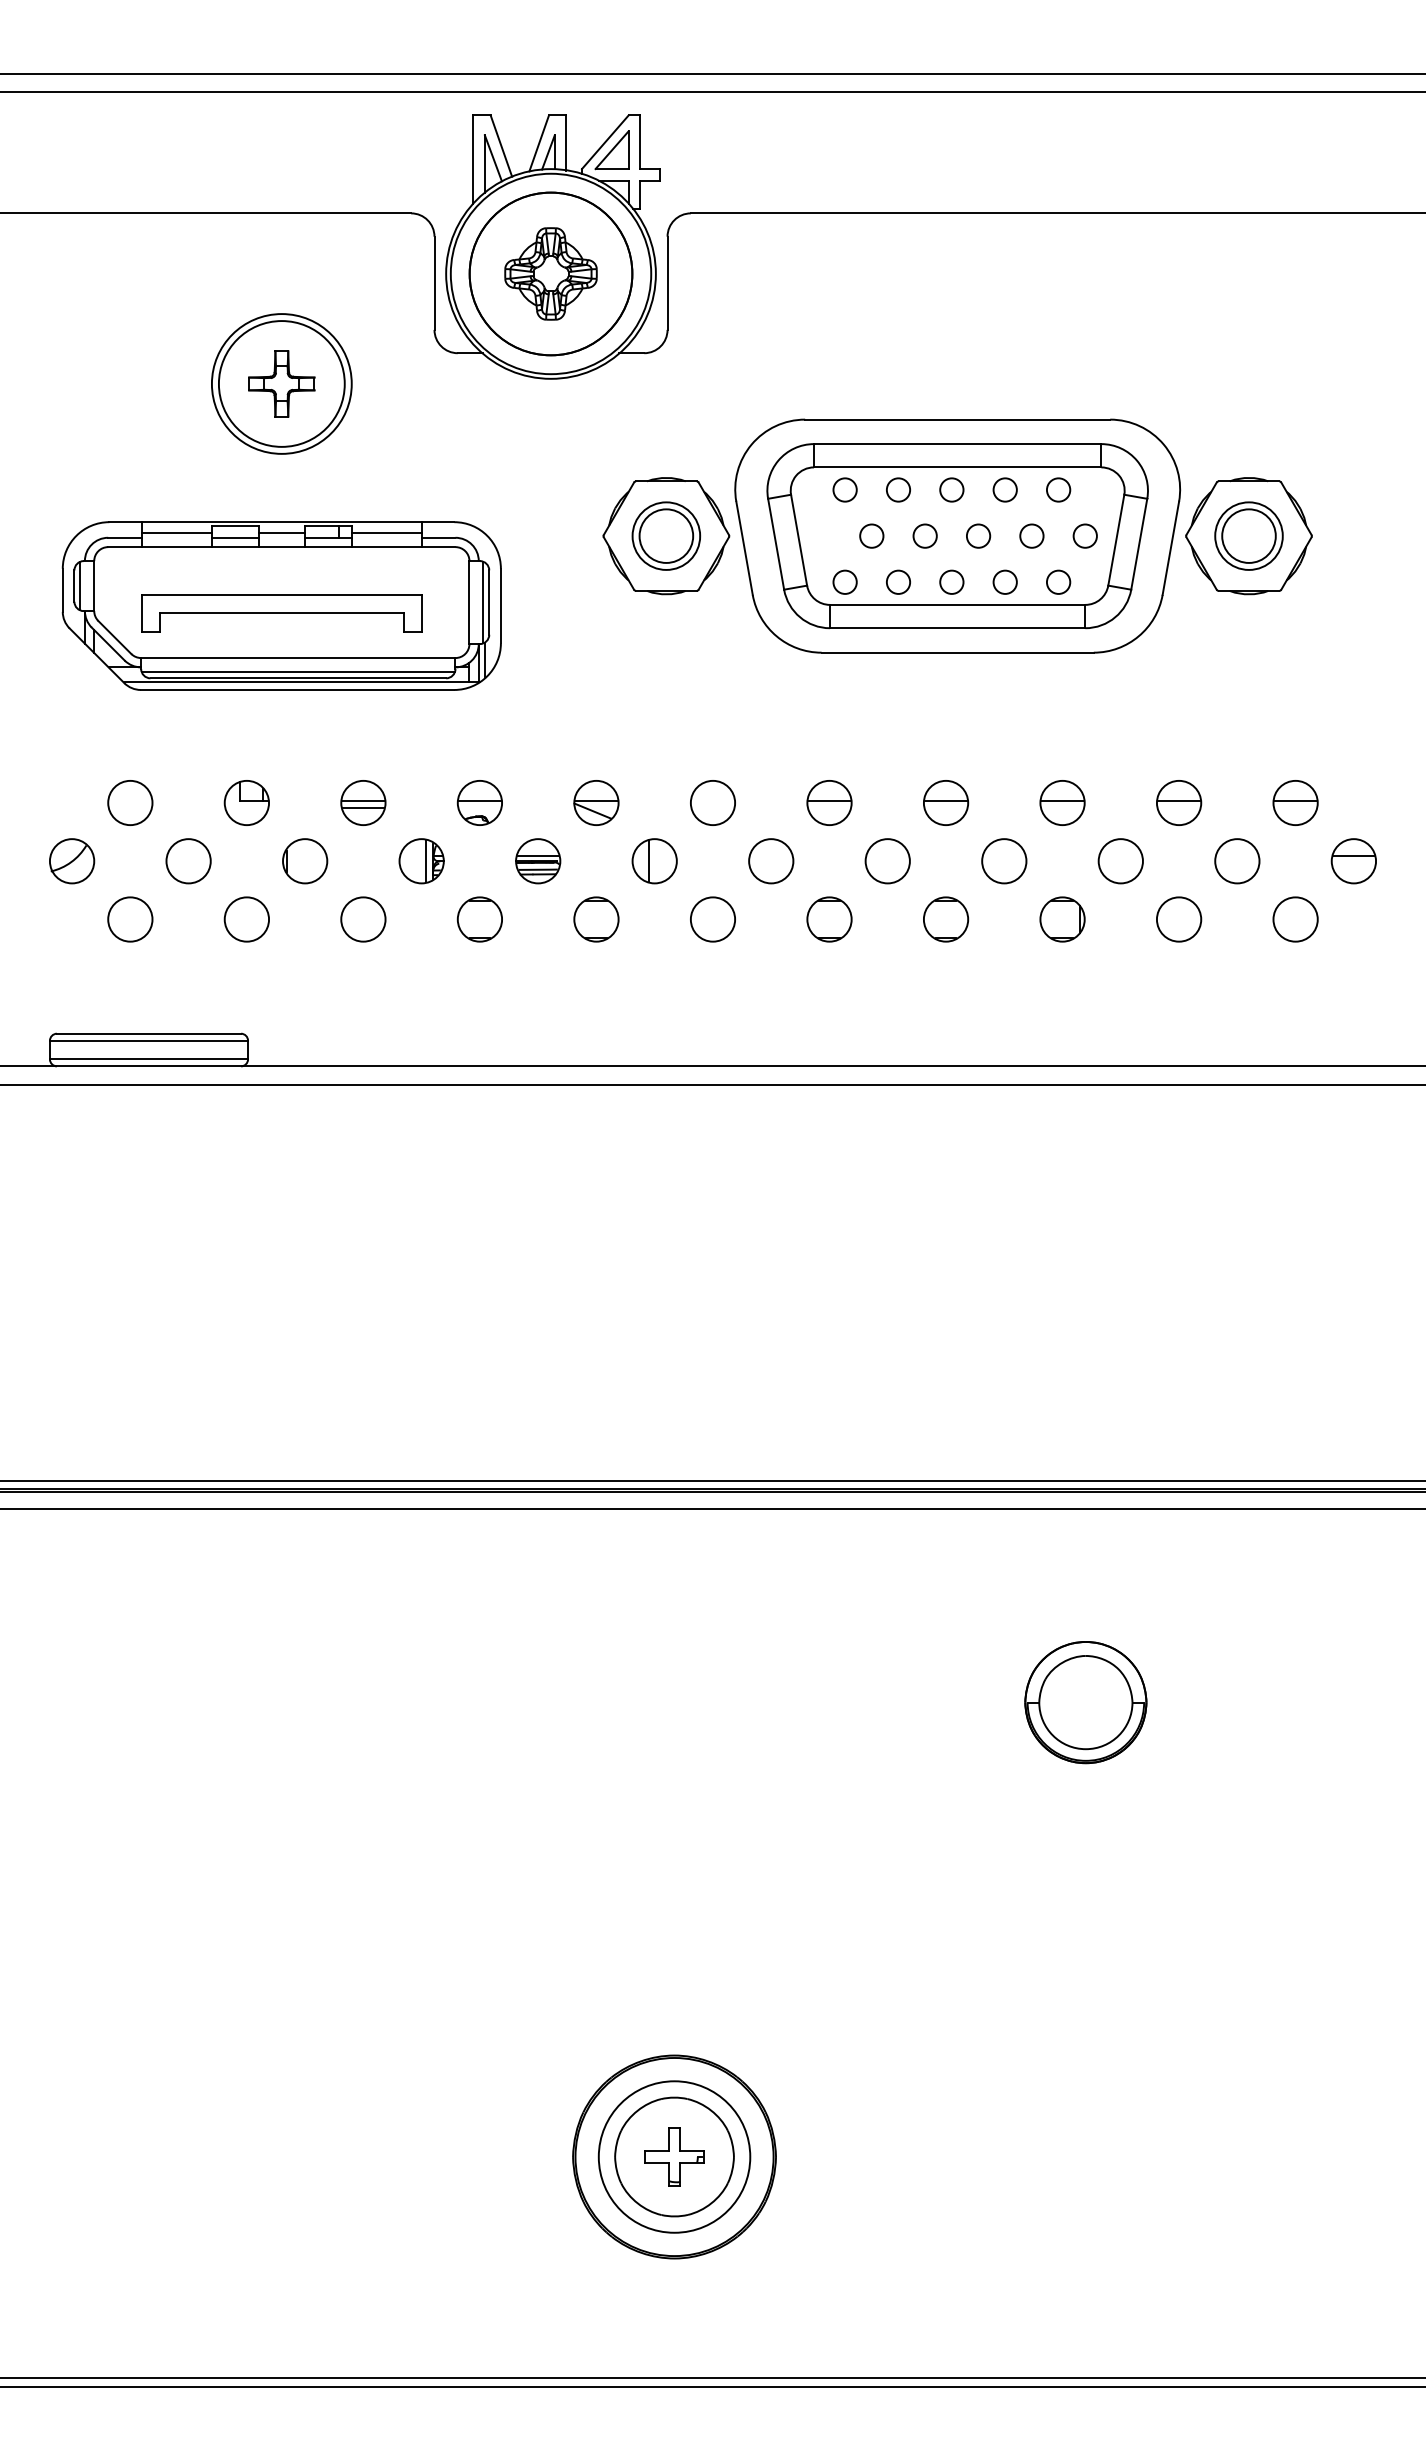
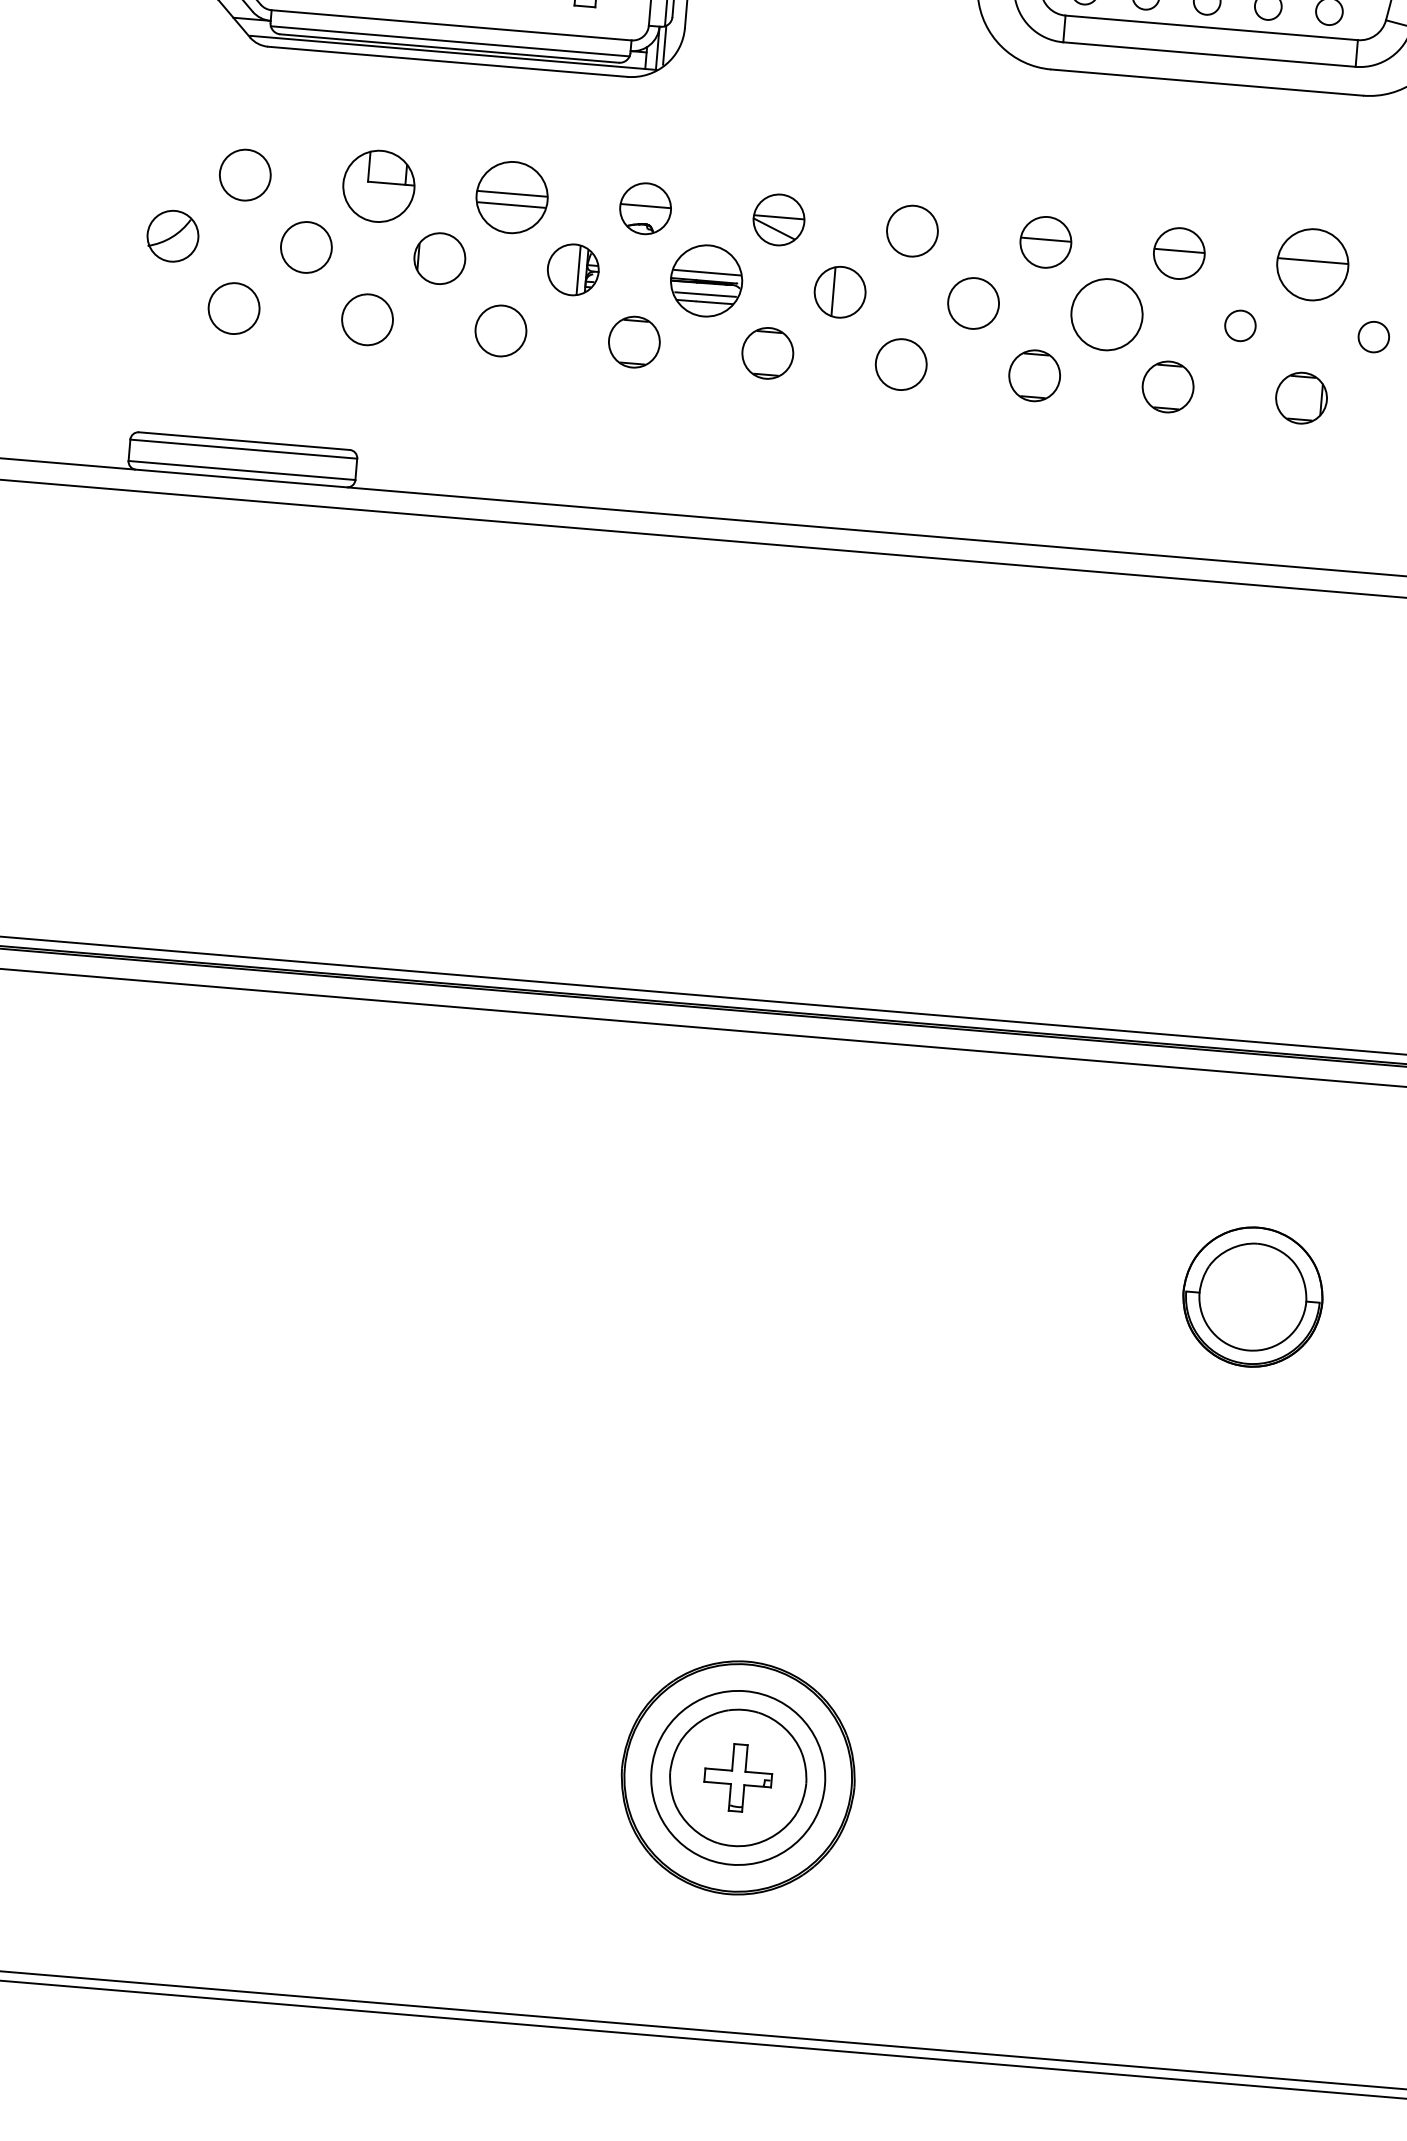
part: (246, 802) -> (378, 185), size x1.4
part: (363, 802) -> (512, 197), size x1.4
part: (1062, 802) -> (1312, 264), size x1.4
part: (538, 861) -> (707, 281), size x1.4
circle: (887, 861) -> (1106, 314), size x1.4
circle: (1004, 861) -> (1240, 326), size x0.6
circle: (1120, 861) -> (1373, 337), size x0.6

